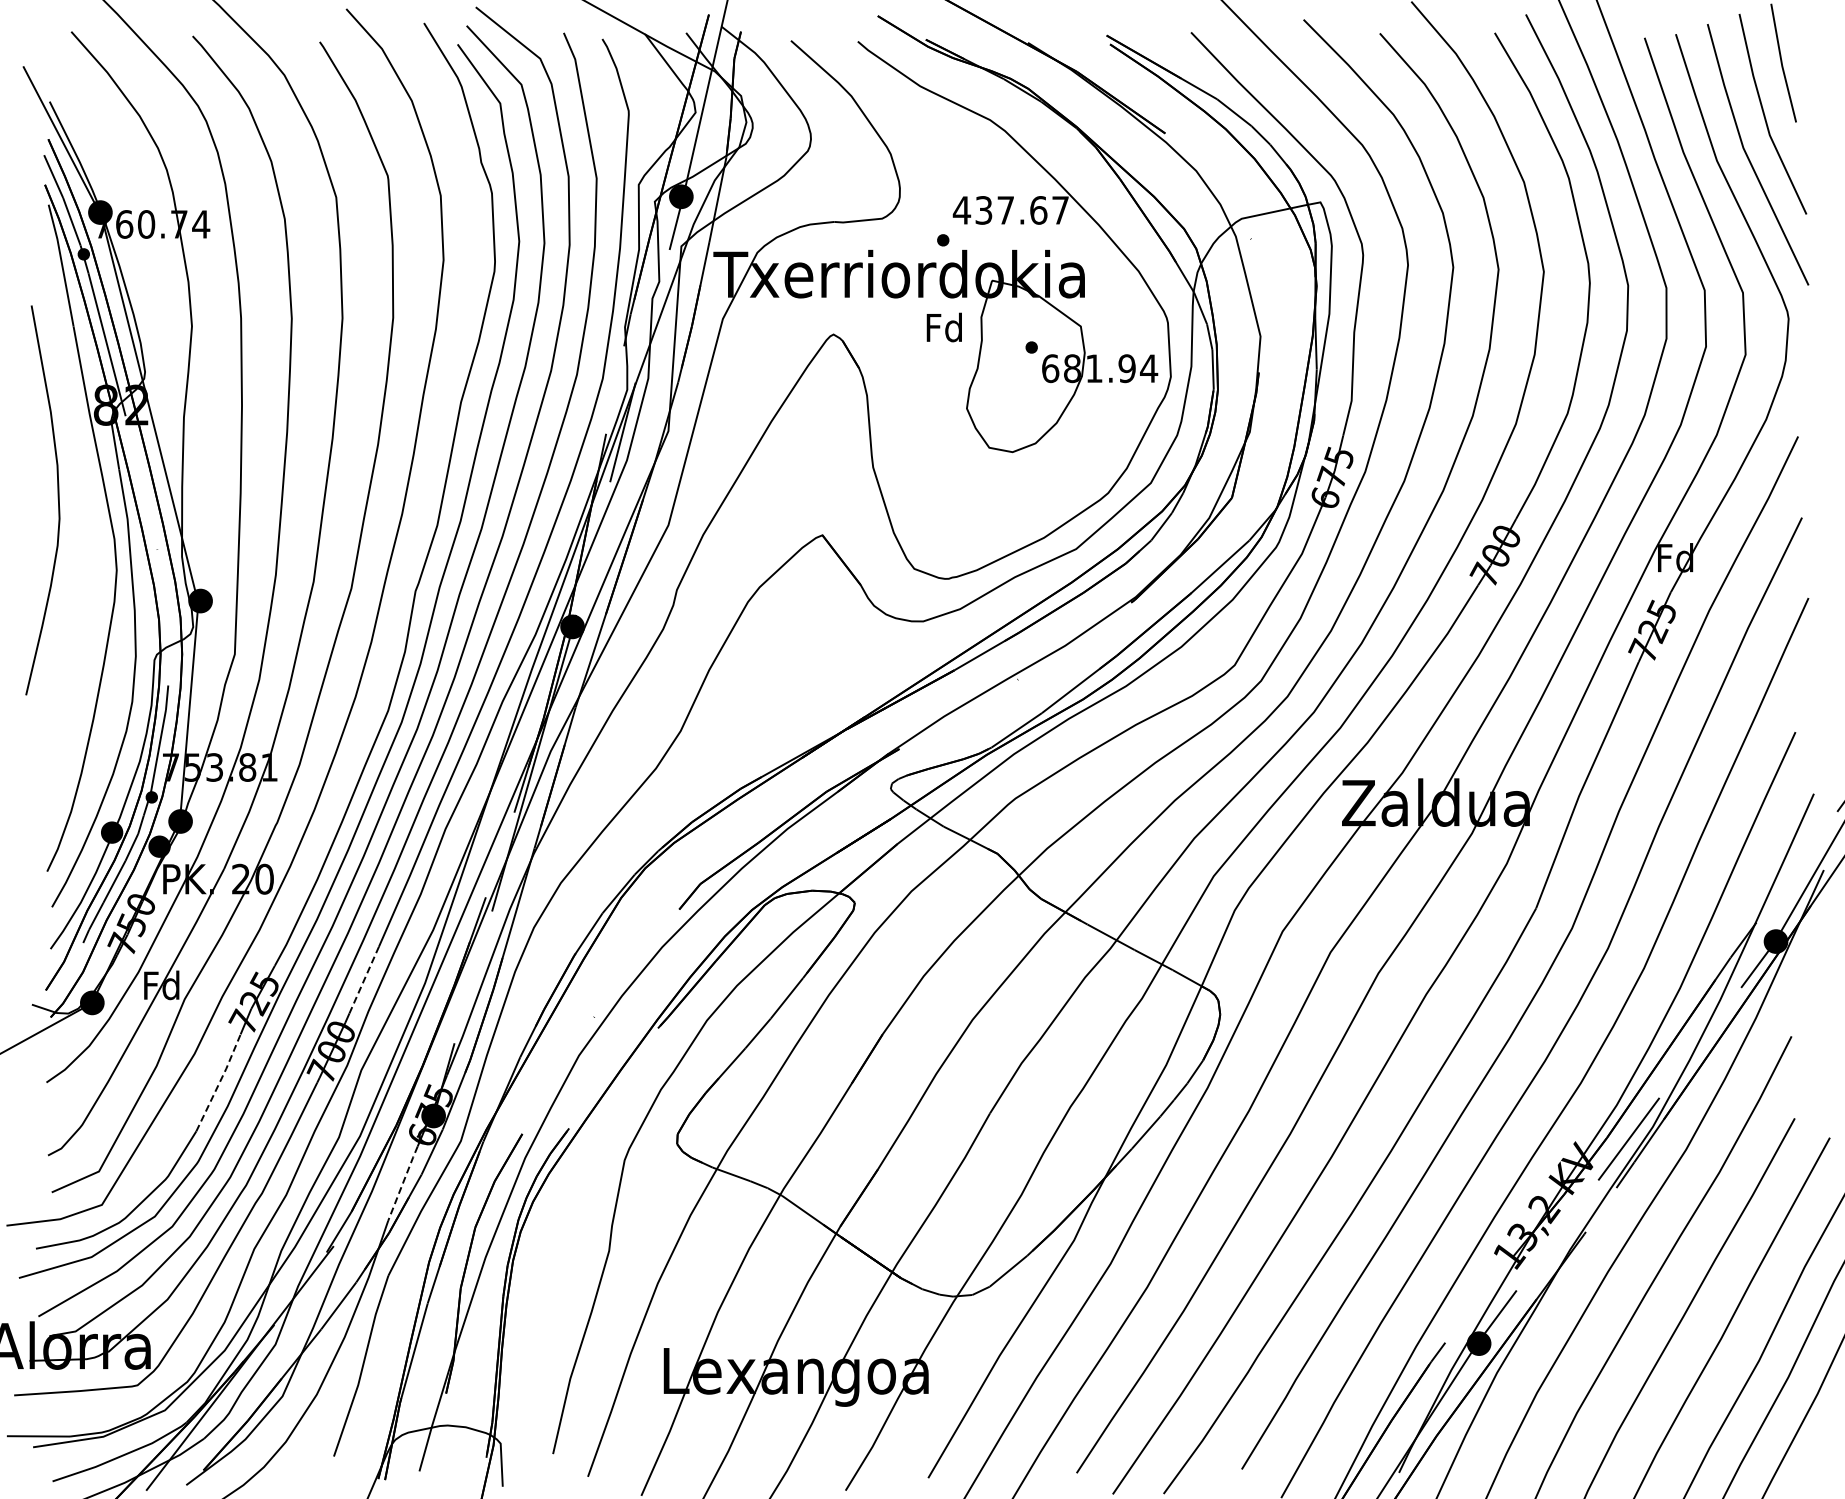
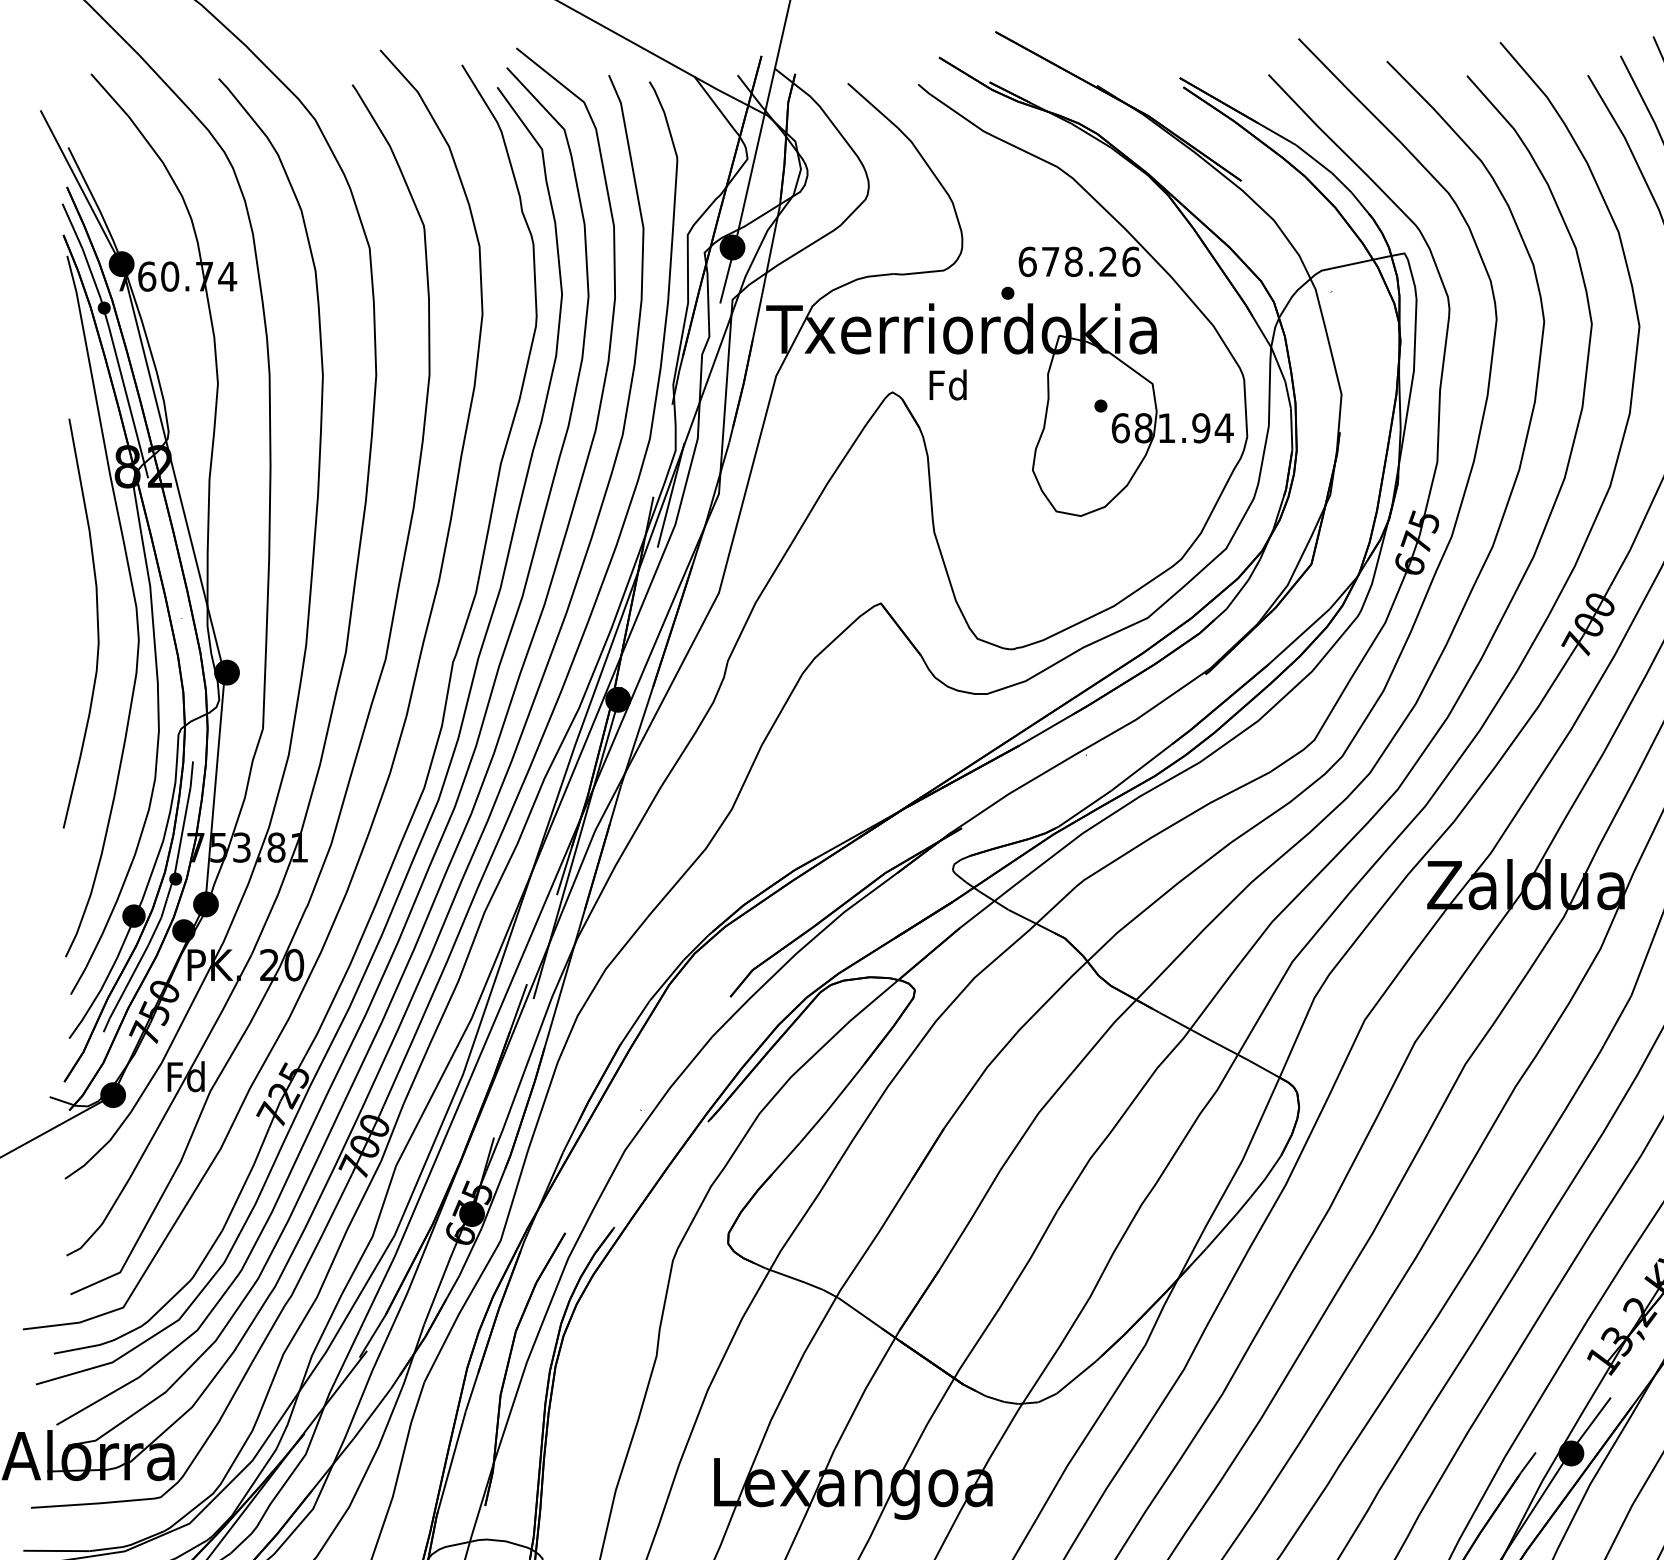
text: (1010, 210) -> (1078, 261), 437.67 -> 678.26
text: (943, 327) -> (947, 384), moved
curve: (57, 499) -> (96, 622), moved
line: (364, 980) -> (399, 1071), dashed -> solid
line: (219, 1082) -> (246, 1178), dashed -> solid
line: (403, 1183) -> (440, 1285), dashed -> solid

